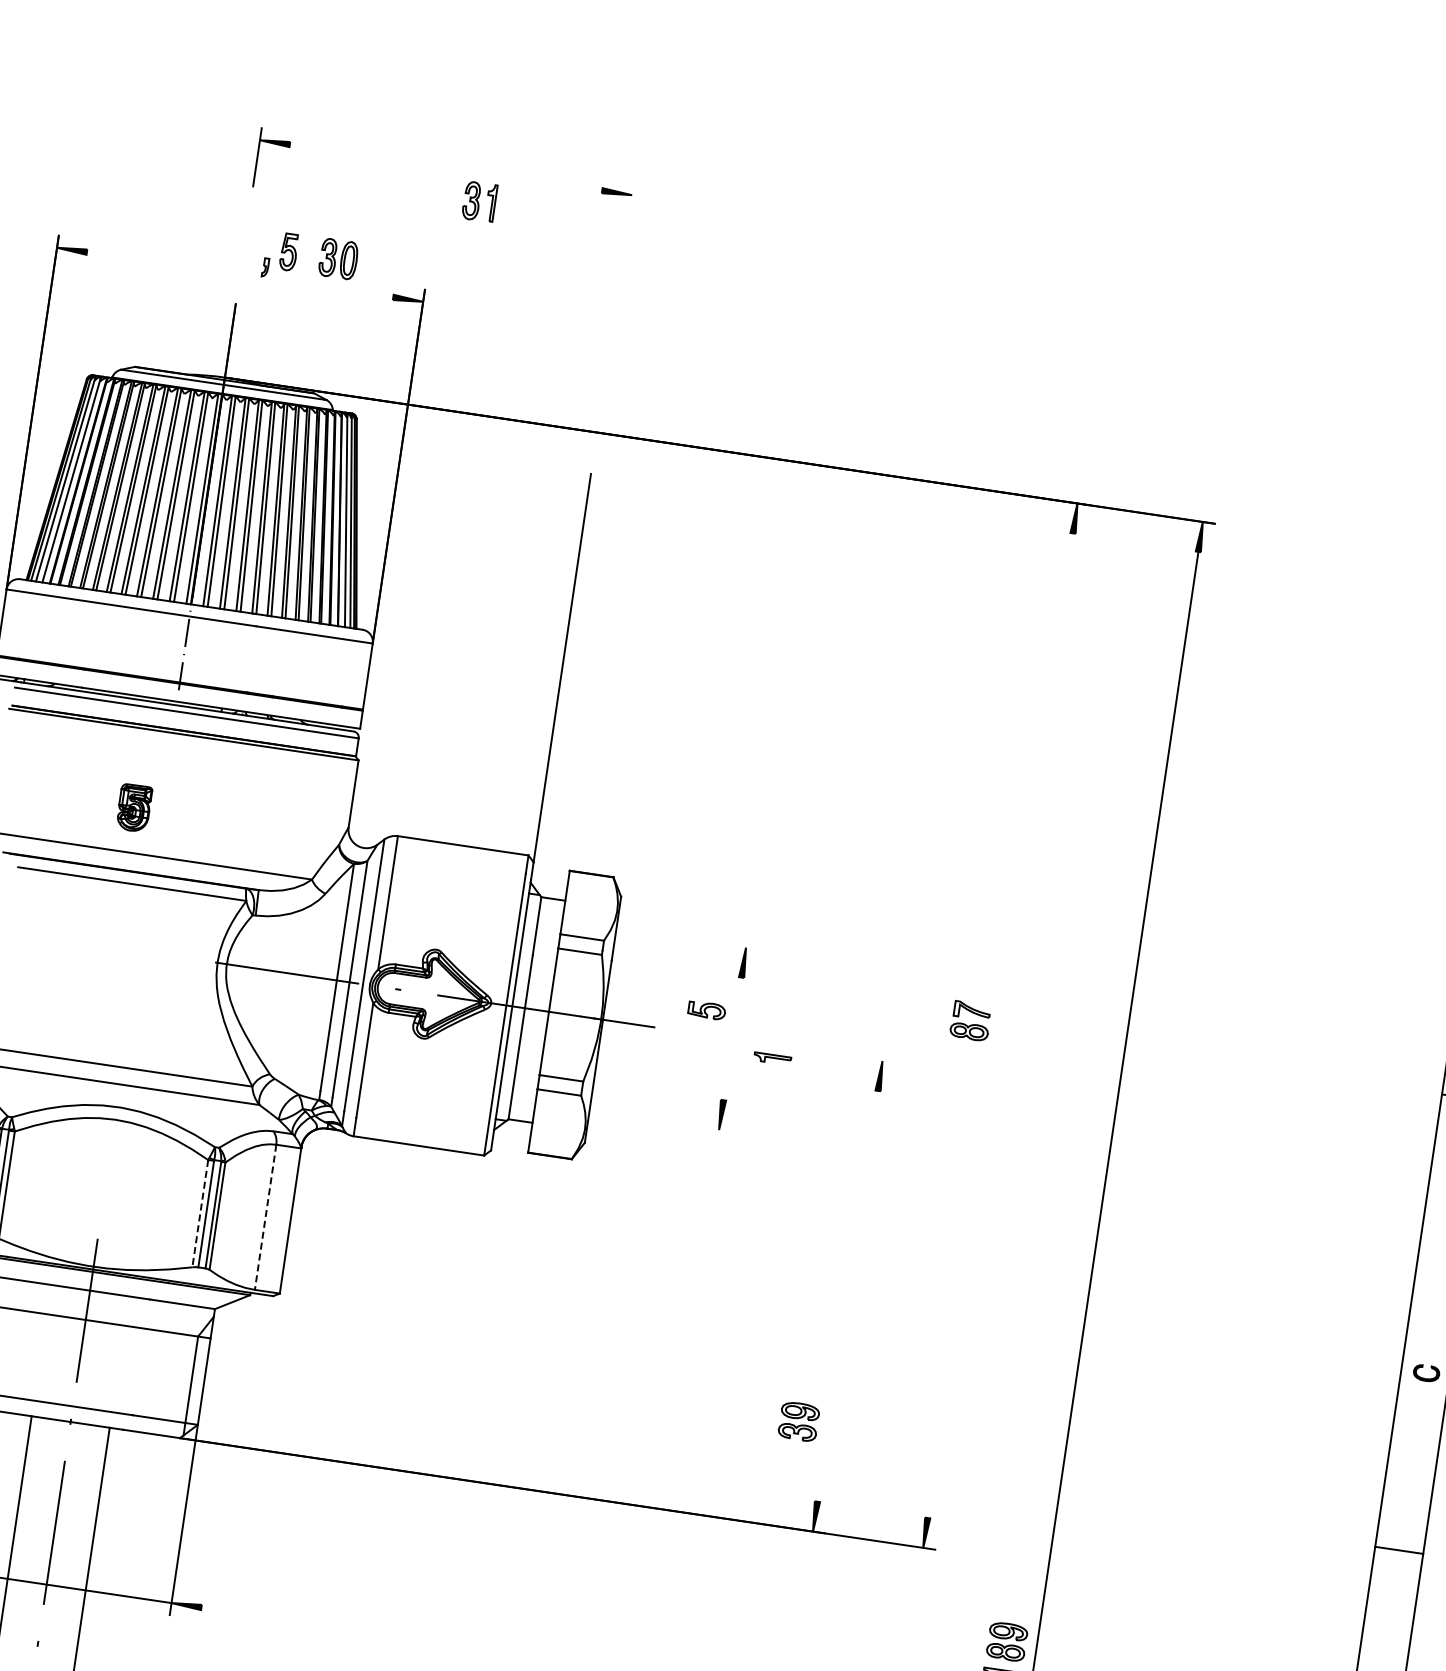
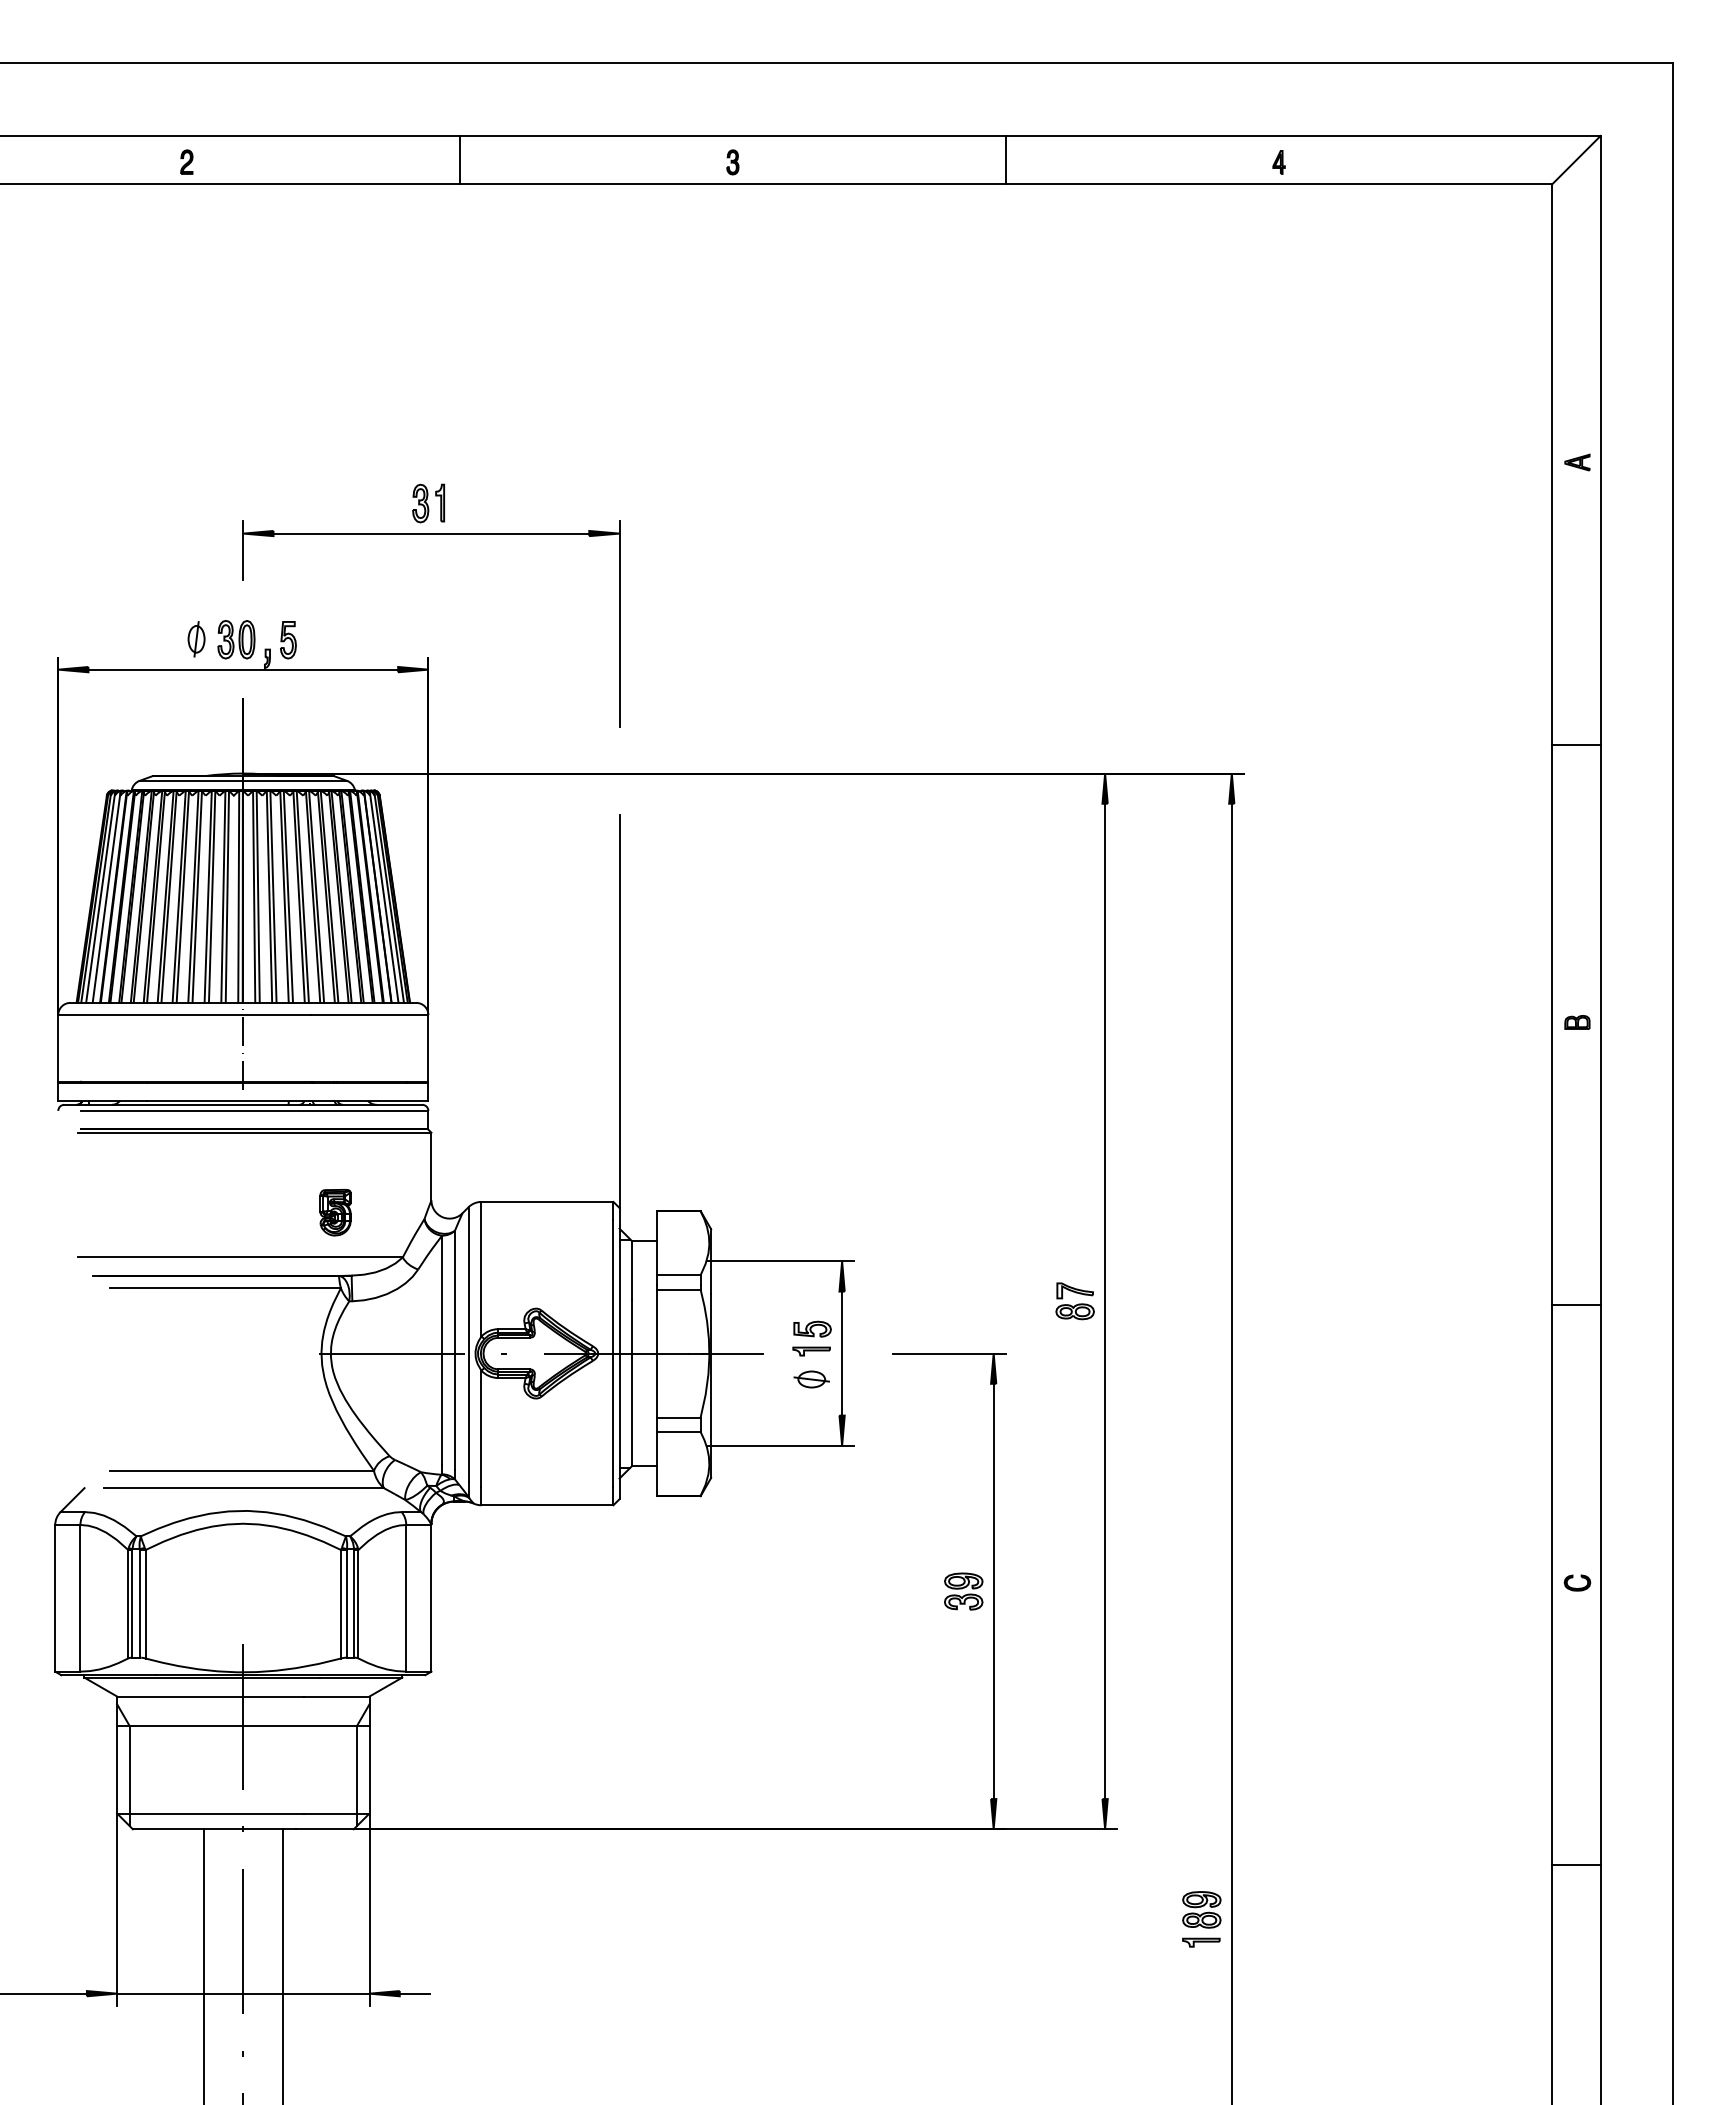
line: (446, 167) -> (431, 533), added
part: (479, 201) -> (428, 503), moved
part: (198, 238) -> (196, 639), added
part: (338, 258) -> (236, 639), moved
line: (240, 274) -> (243, 669), added
line: (618, 285) -> (619, 624), added
part: (134, 807) -> (335, 1212), moved
line: (685, 938) -> (780, 1261), added
line: (1000, 1025) -> (1105, 1301), added
line: (732, 1038) -> (842, 1353), added
line: (837, 1054) -> (948, 1353), added
part: (772, 1058) -> (811, 1351), moved
part: (698, 1060) -> (811, 1379), added
line: (658, 1120) -> (780, 1445), added
line: (200, 1213) -> (341, 1604), dashed -> solid
line: (265, 1217) -> (406, 1598), dashed -> solid
line: (847, 1296) -> (993, 1591), added
part: (798, 1421) -> (963, 1591), moved
line: (1399, 1550) -> (1576, 1865), moved
line: (216, 1609) -> (414, 1993), added

